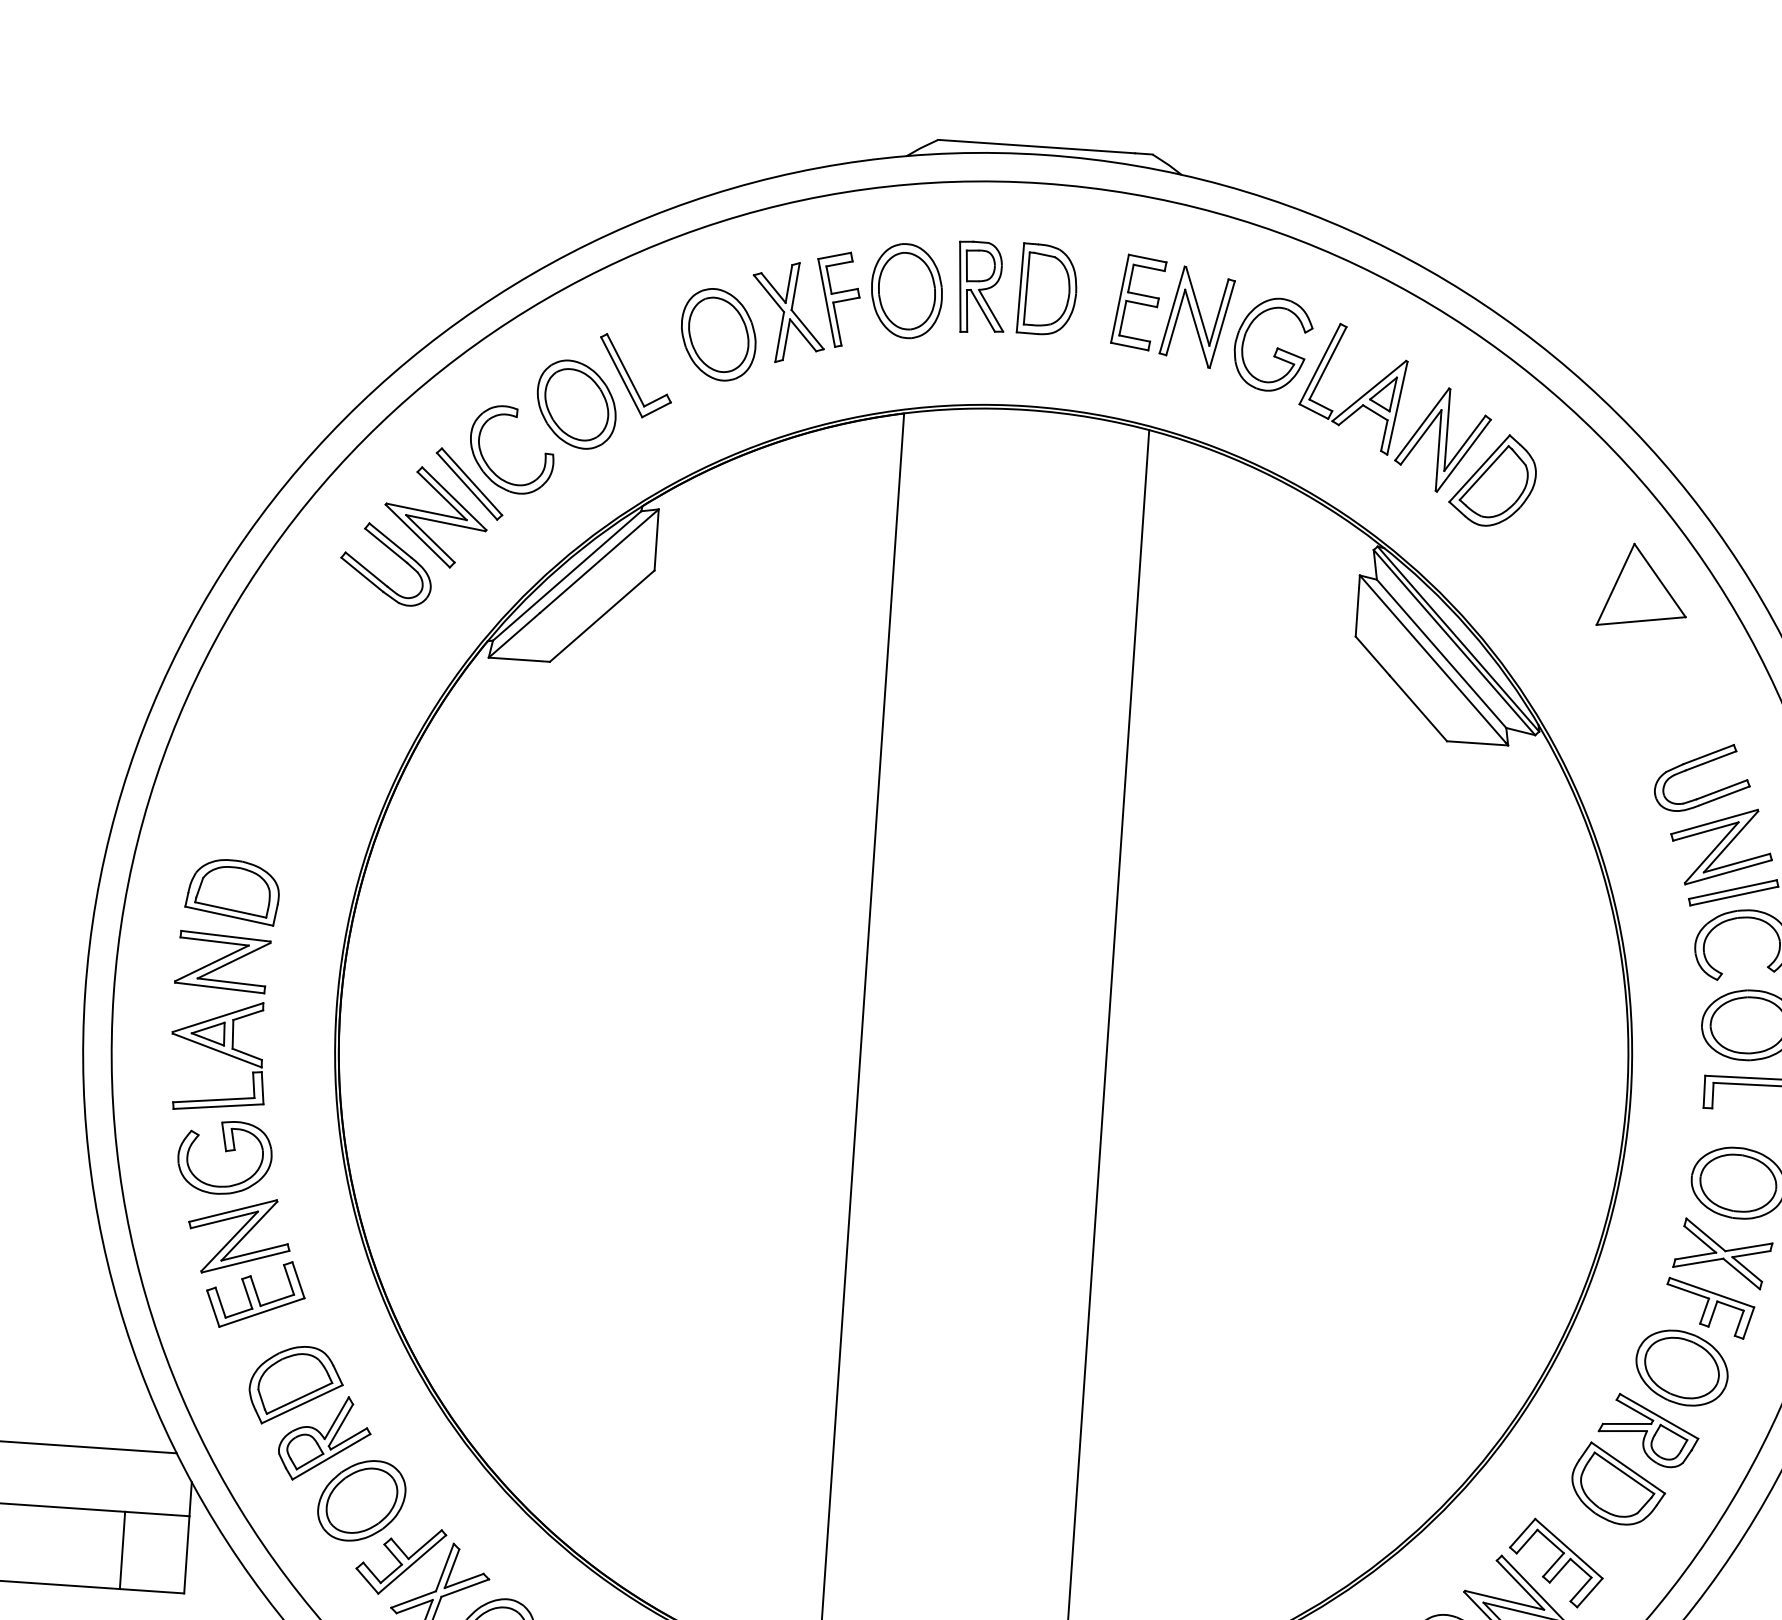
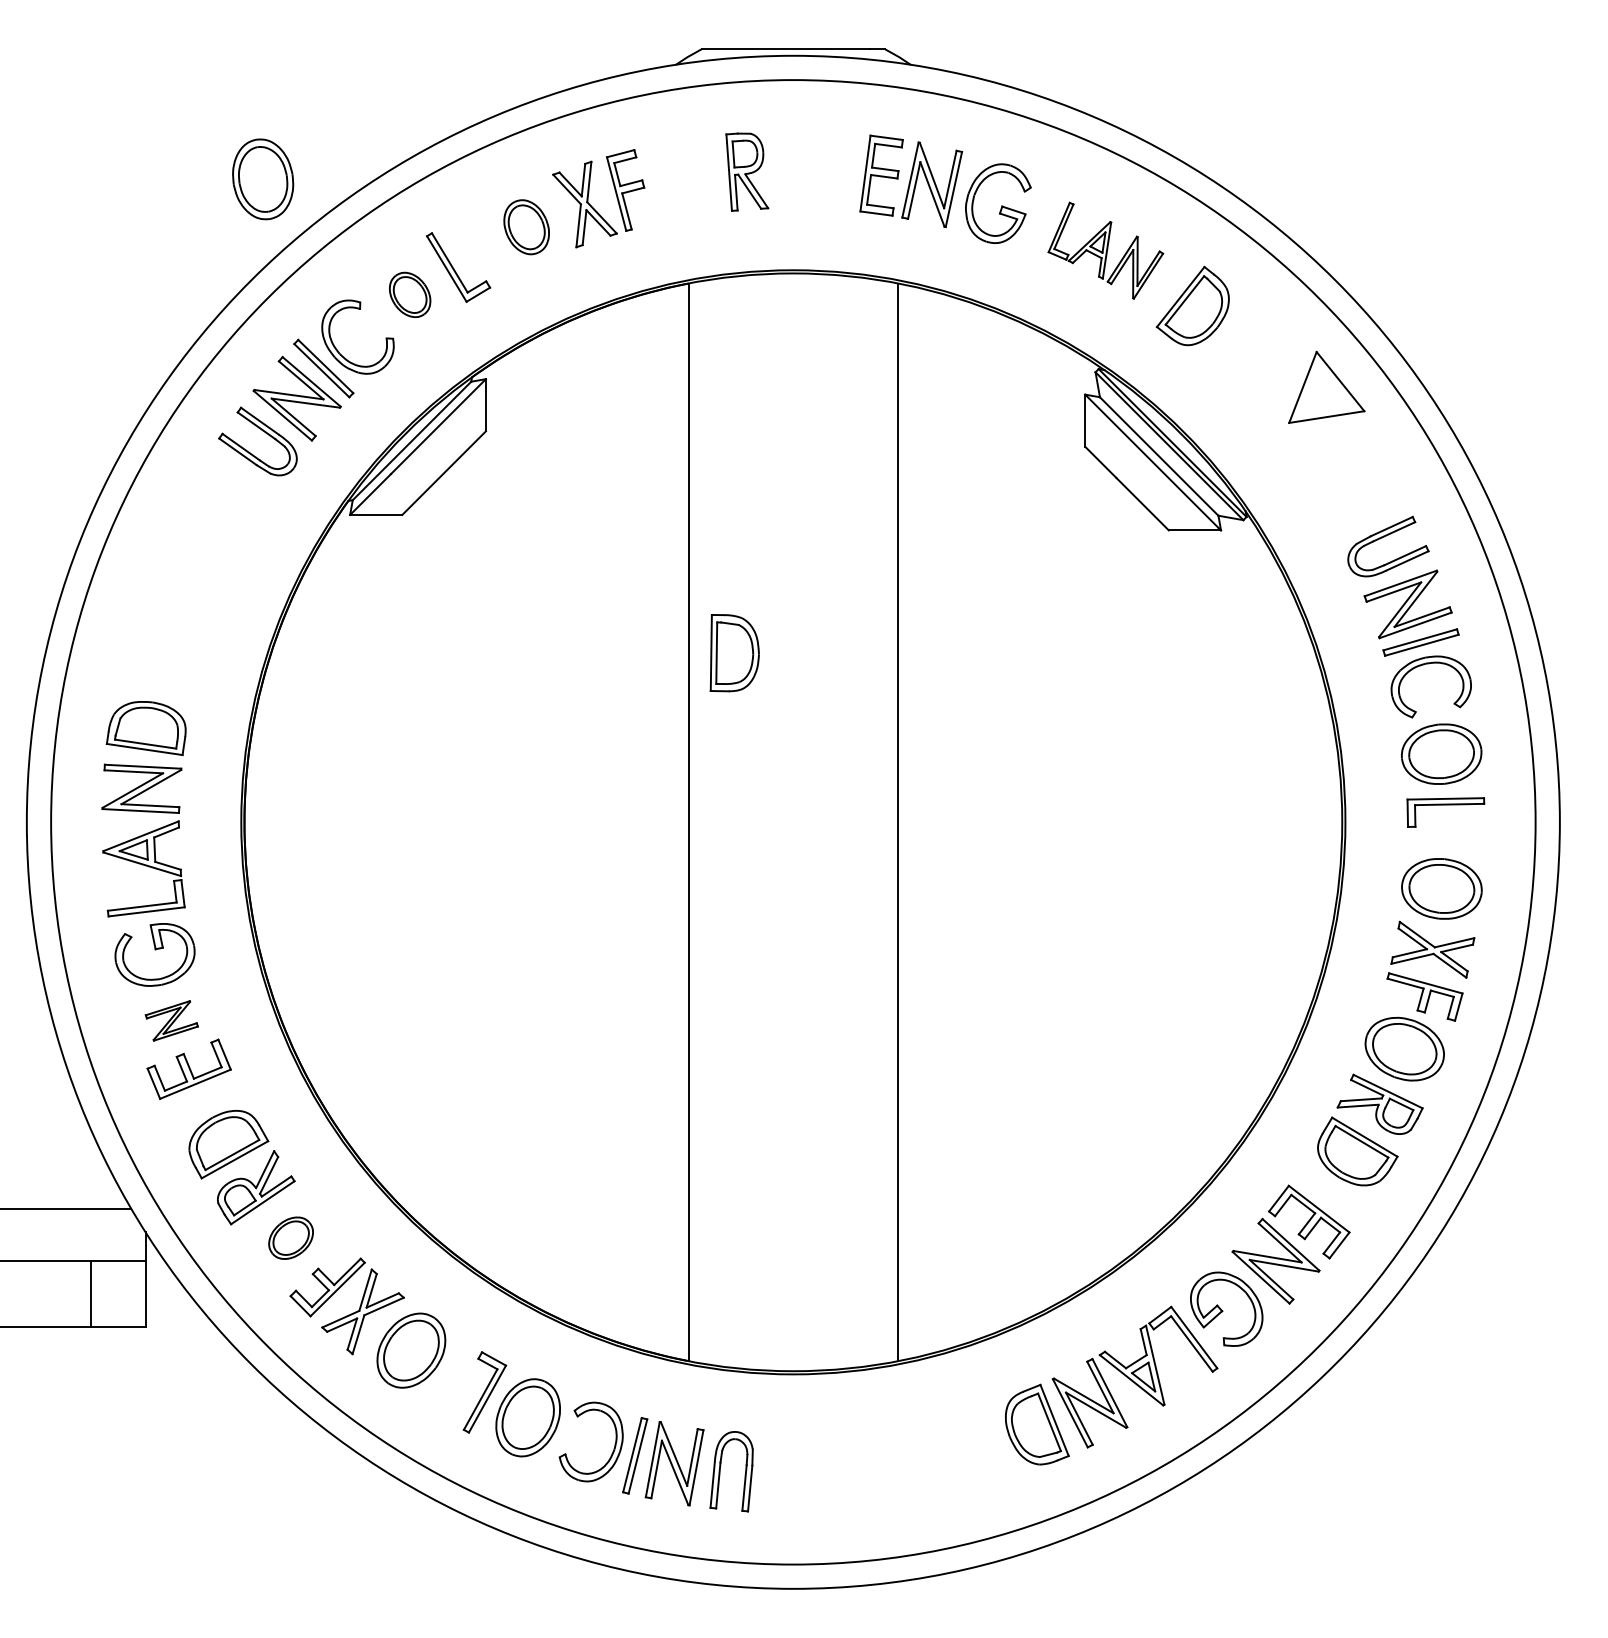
part: (1047, 290) -> (734, 653), moved
part: (907, 291) -> (263, 179), moved
part: (718, 333) -> (526, 226), size x0.7
part: (575, 404) -> (409, 294), size x0.6
part: (1395, 408) -> (1105, 250), size x0.7
part: (238, 1235) -> (171, 1020), size x0.6
part: (361, 1499) -> (290, 1237), size x0.6

